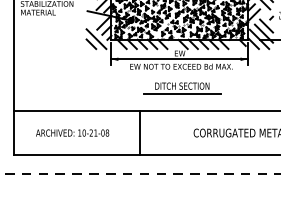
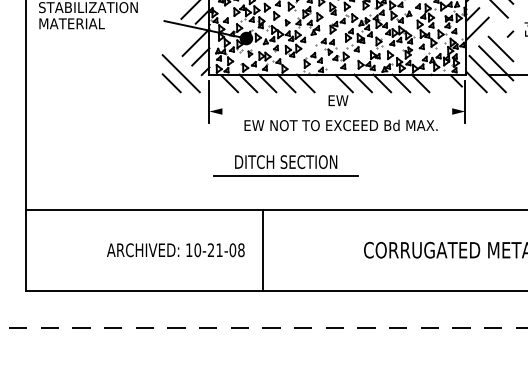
line: (179, 59) -> (337, 111), removed
part: (182, 88) -> (286, 166), moved
text: (72, 132) -> (175, 249), moved

